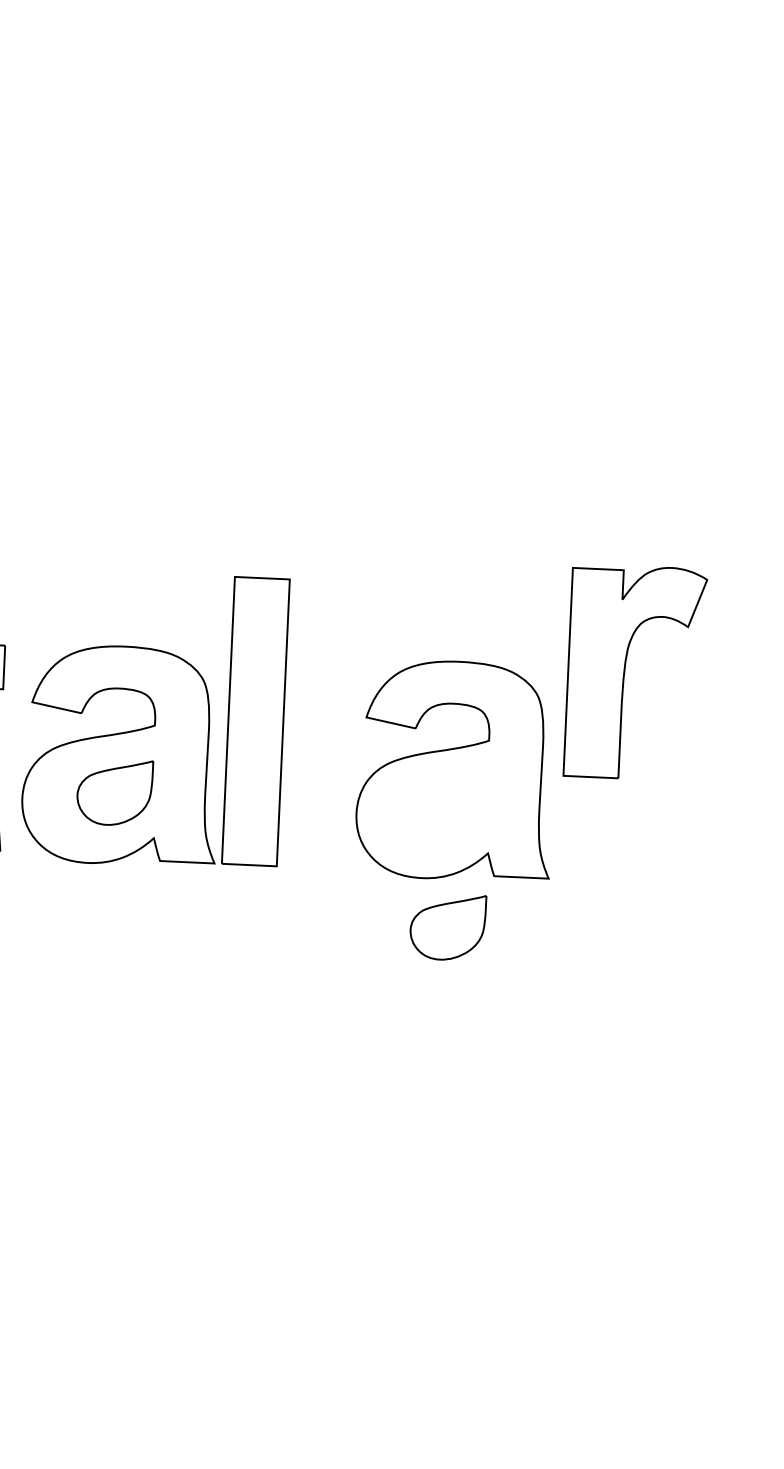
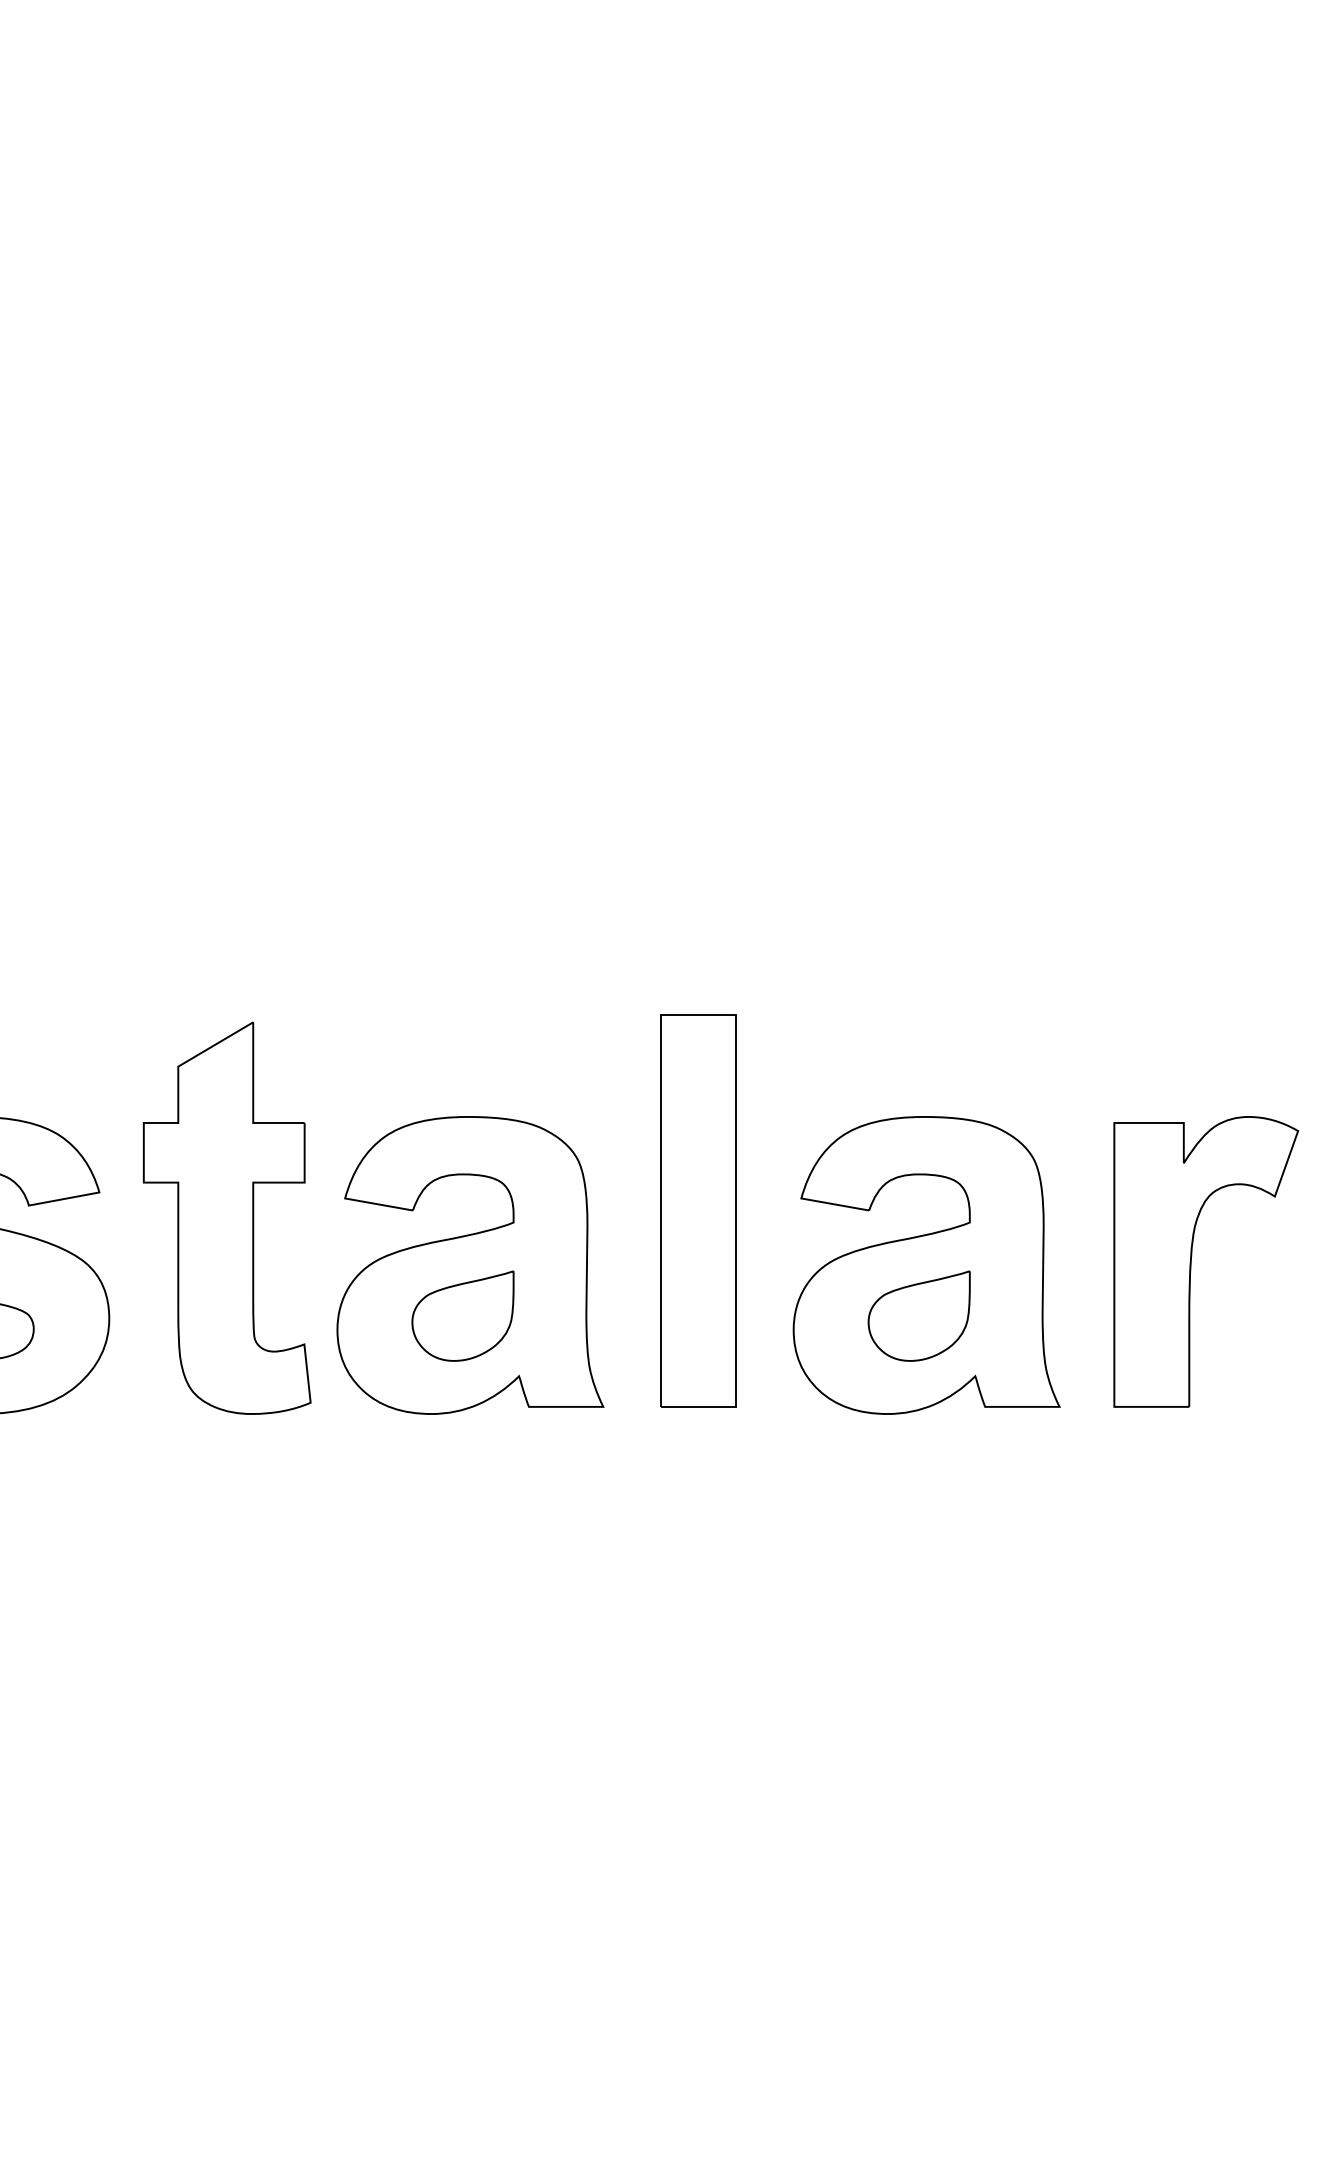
part: (624, 671) -> (1191, 1261), moved
part: (255, 721) -> (698, 1210), moved
part: (447, 926) -> (918, 1315), moved

